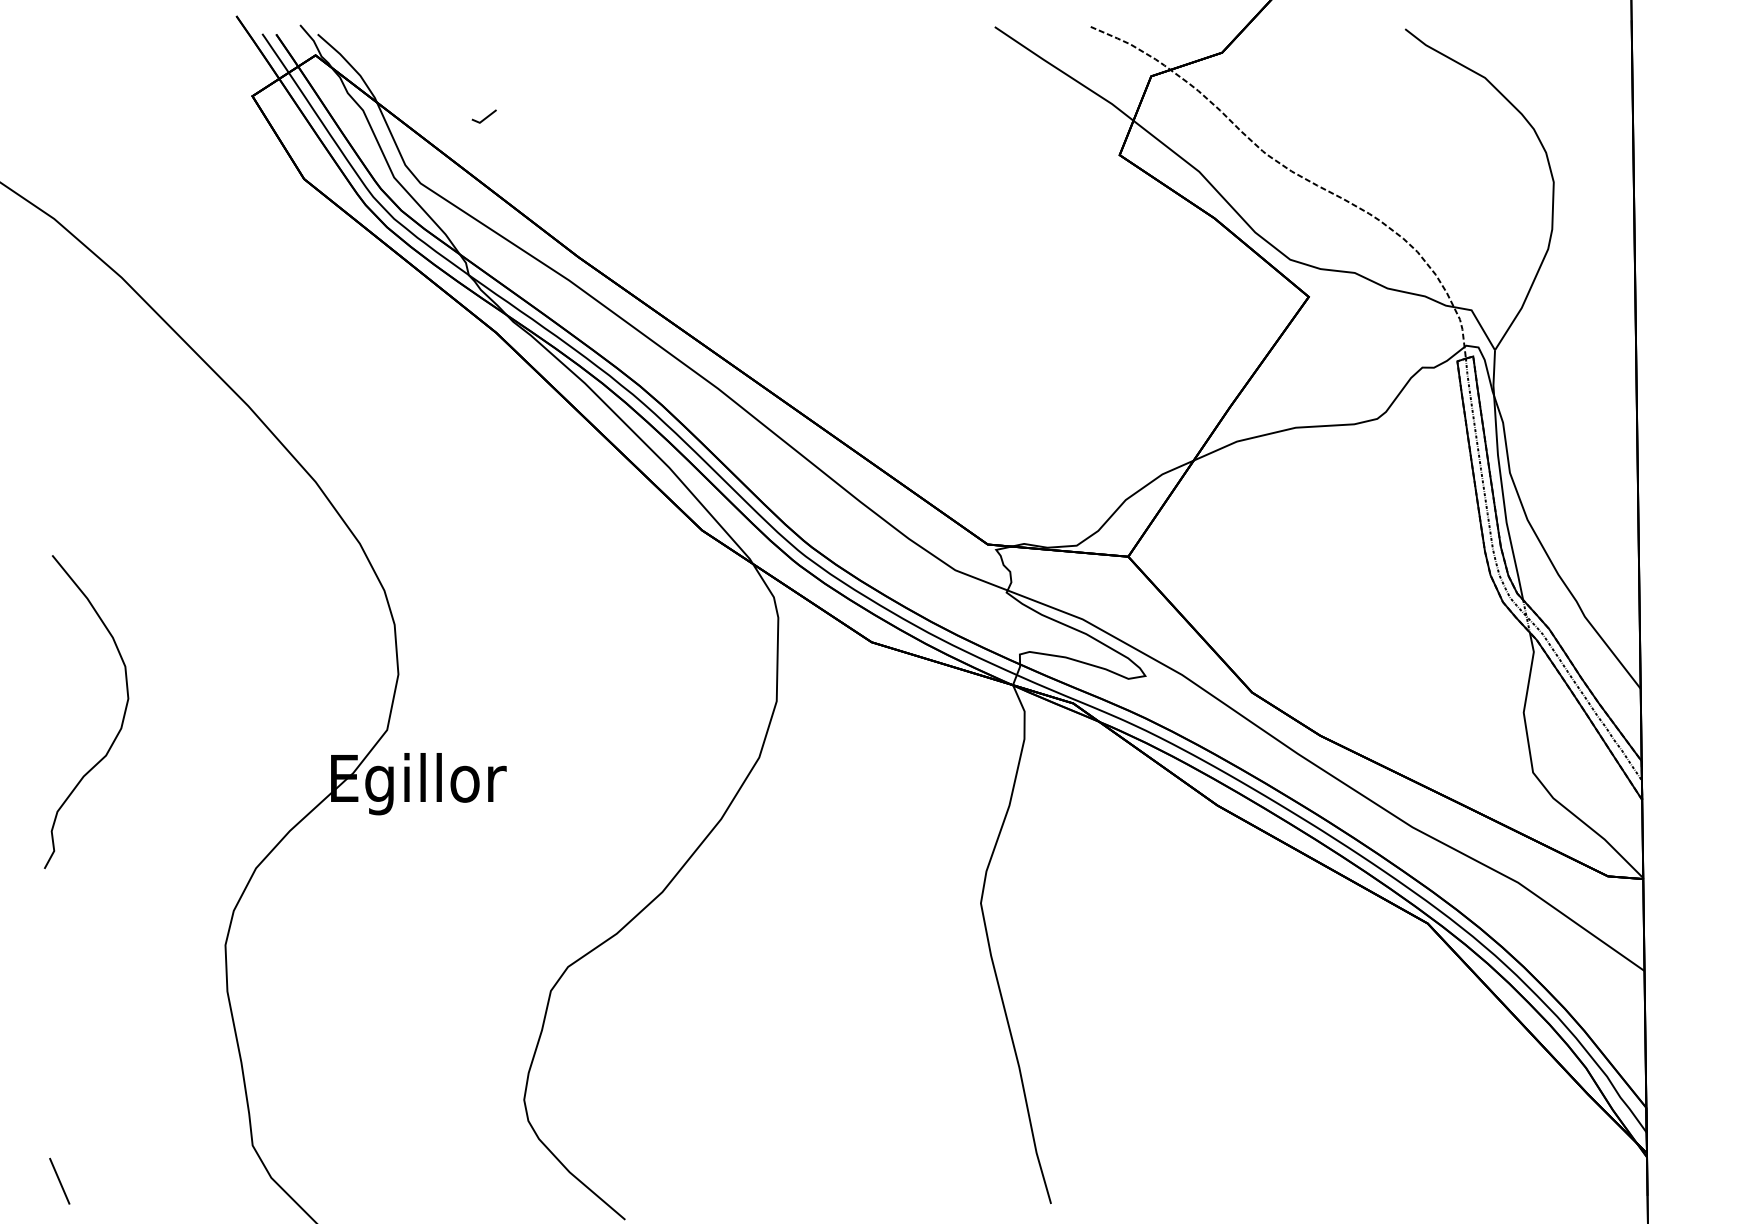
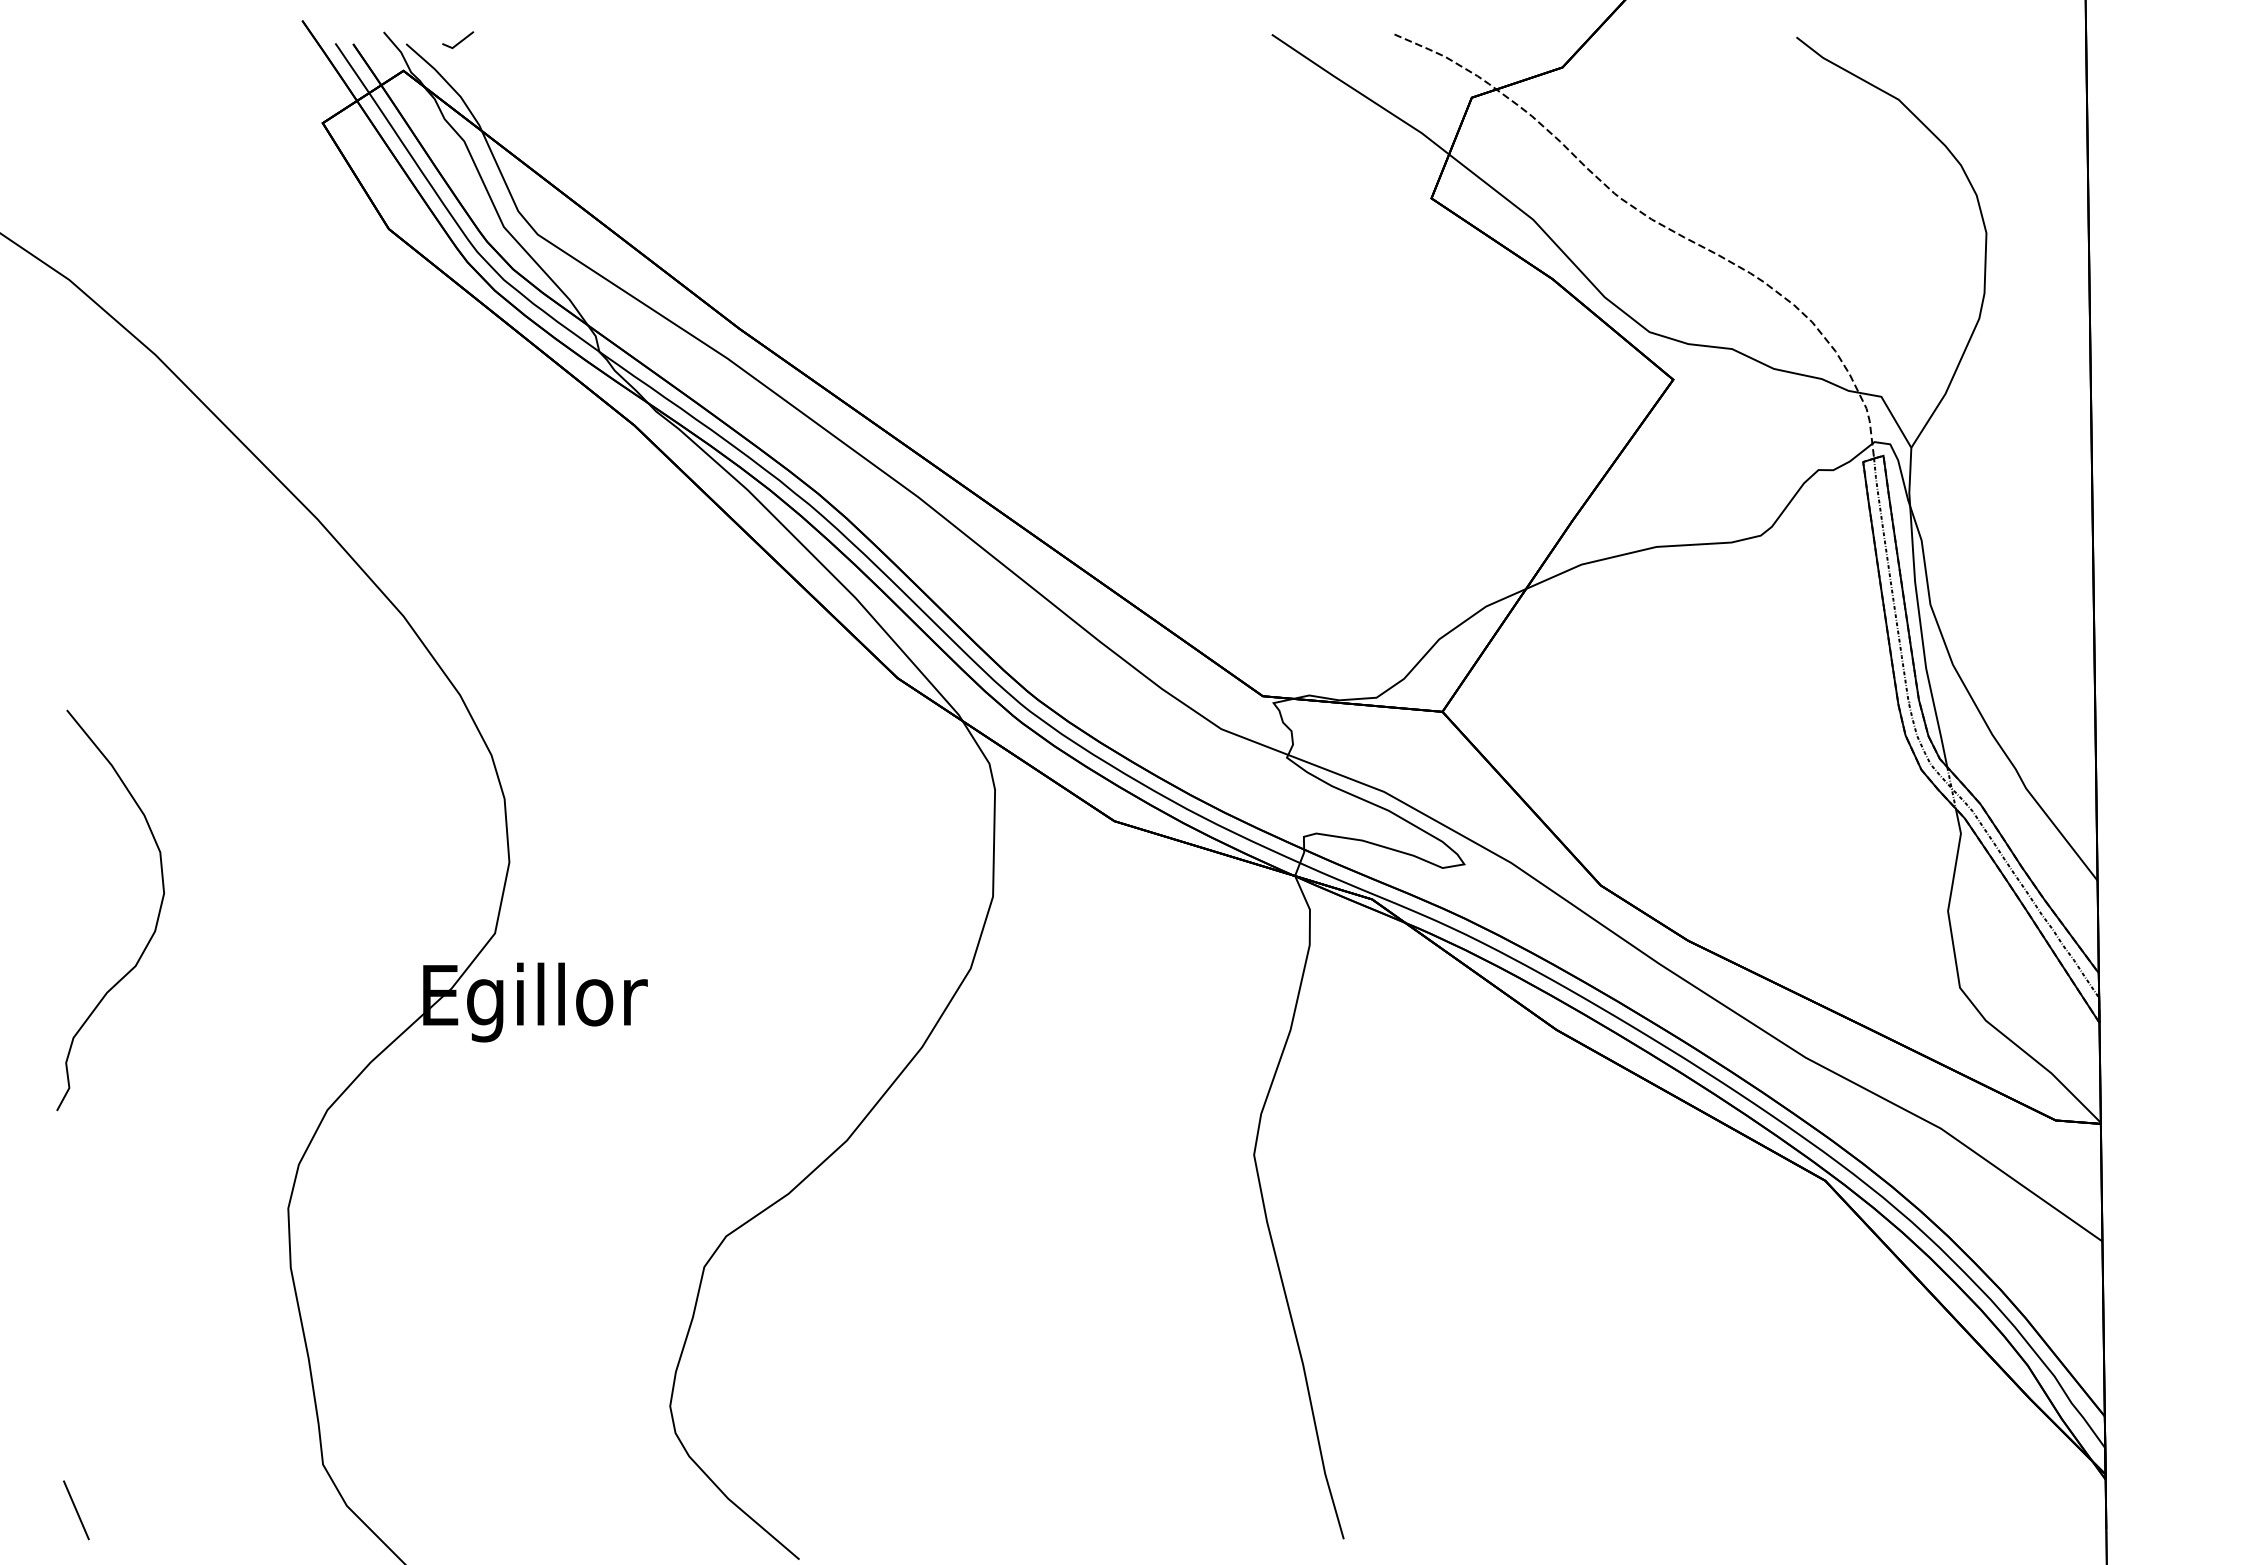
line: (485, 117) -> (459, 41), moved

